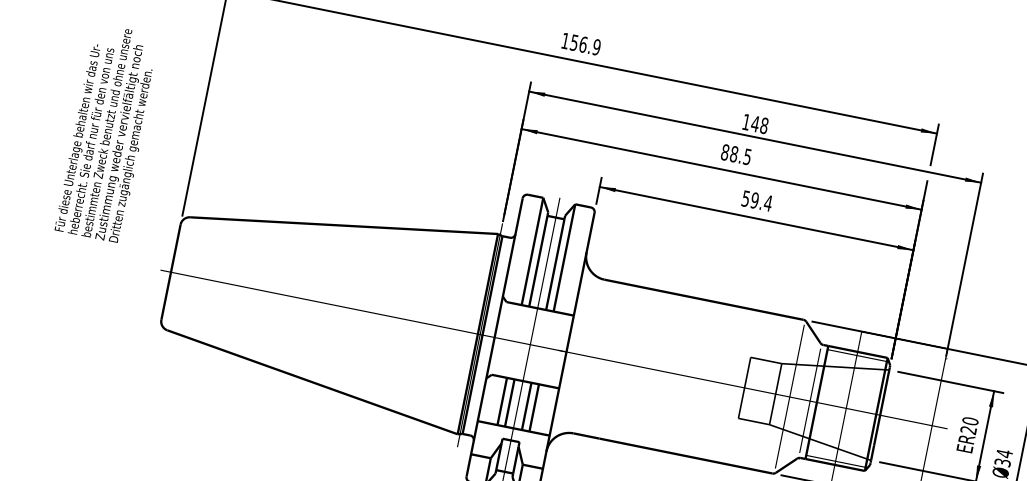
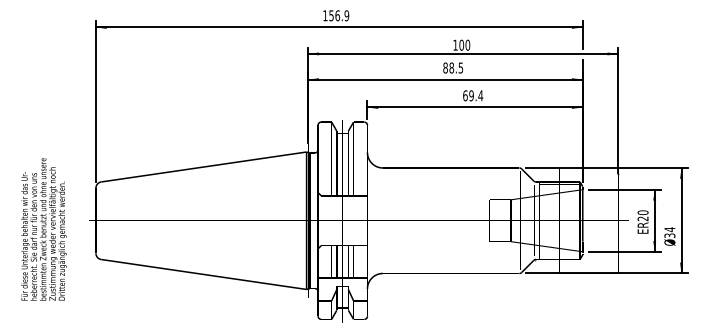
text: (759, 123) -> (464, 44), 148 -> 100
text: (107, 133) -> (43, 229), moved
text: (746, 198) -> (465, 95), 59.4 -> 69.4

